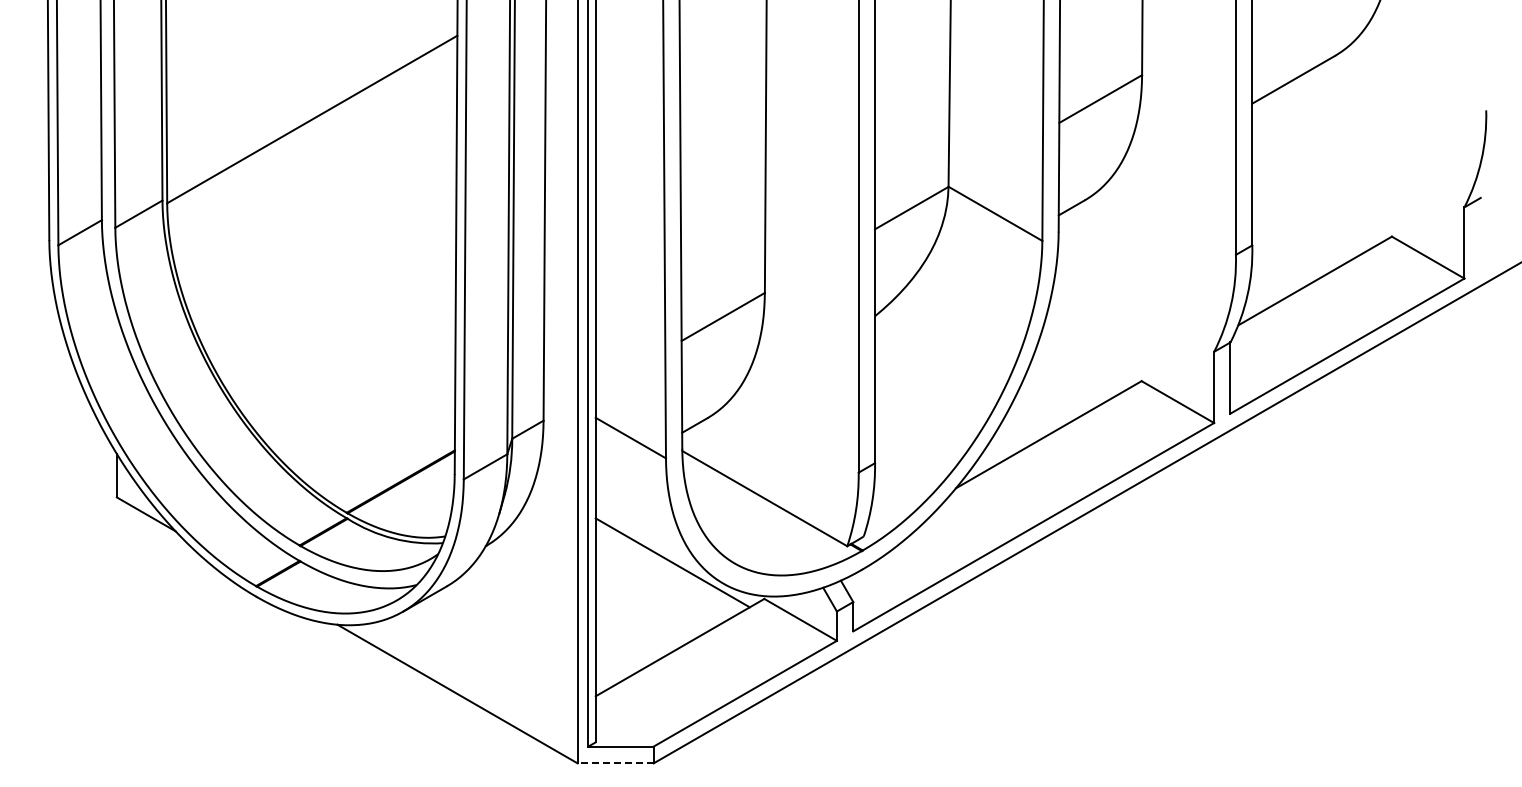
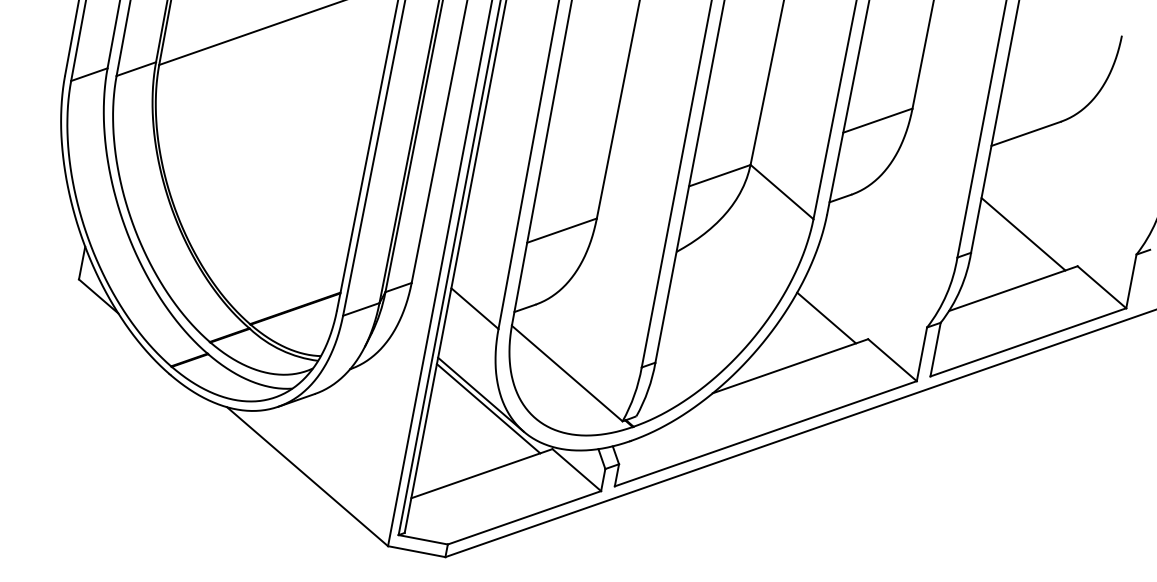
line: (1314, 208) -> (1023, 233), added
line: (1083, 363) -> (826, 317), added
line: (659, 546) -> (480, 394), added
line: (615, 763) -> (416, 551), dashed -> solid

